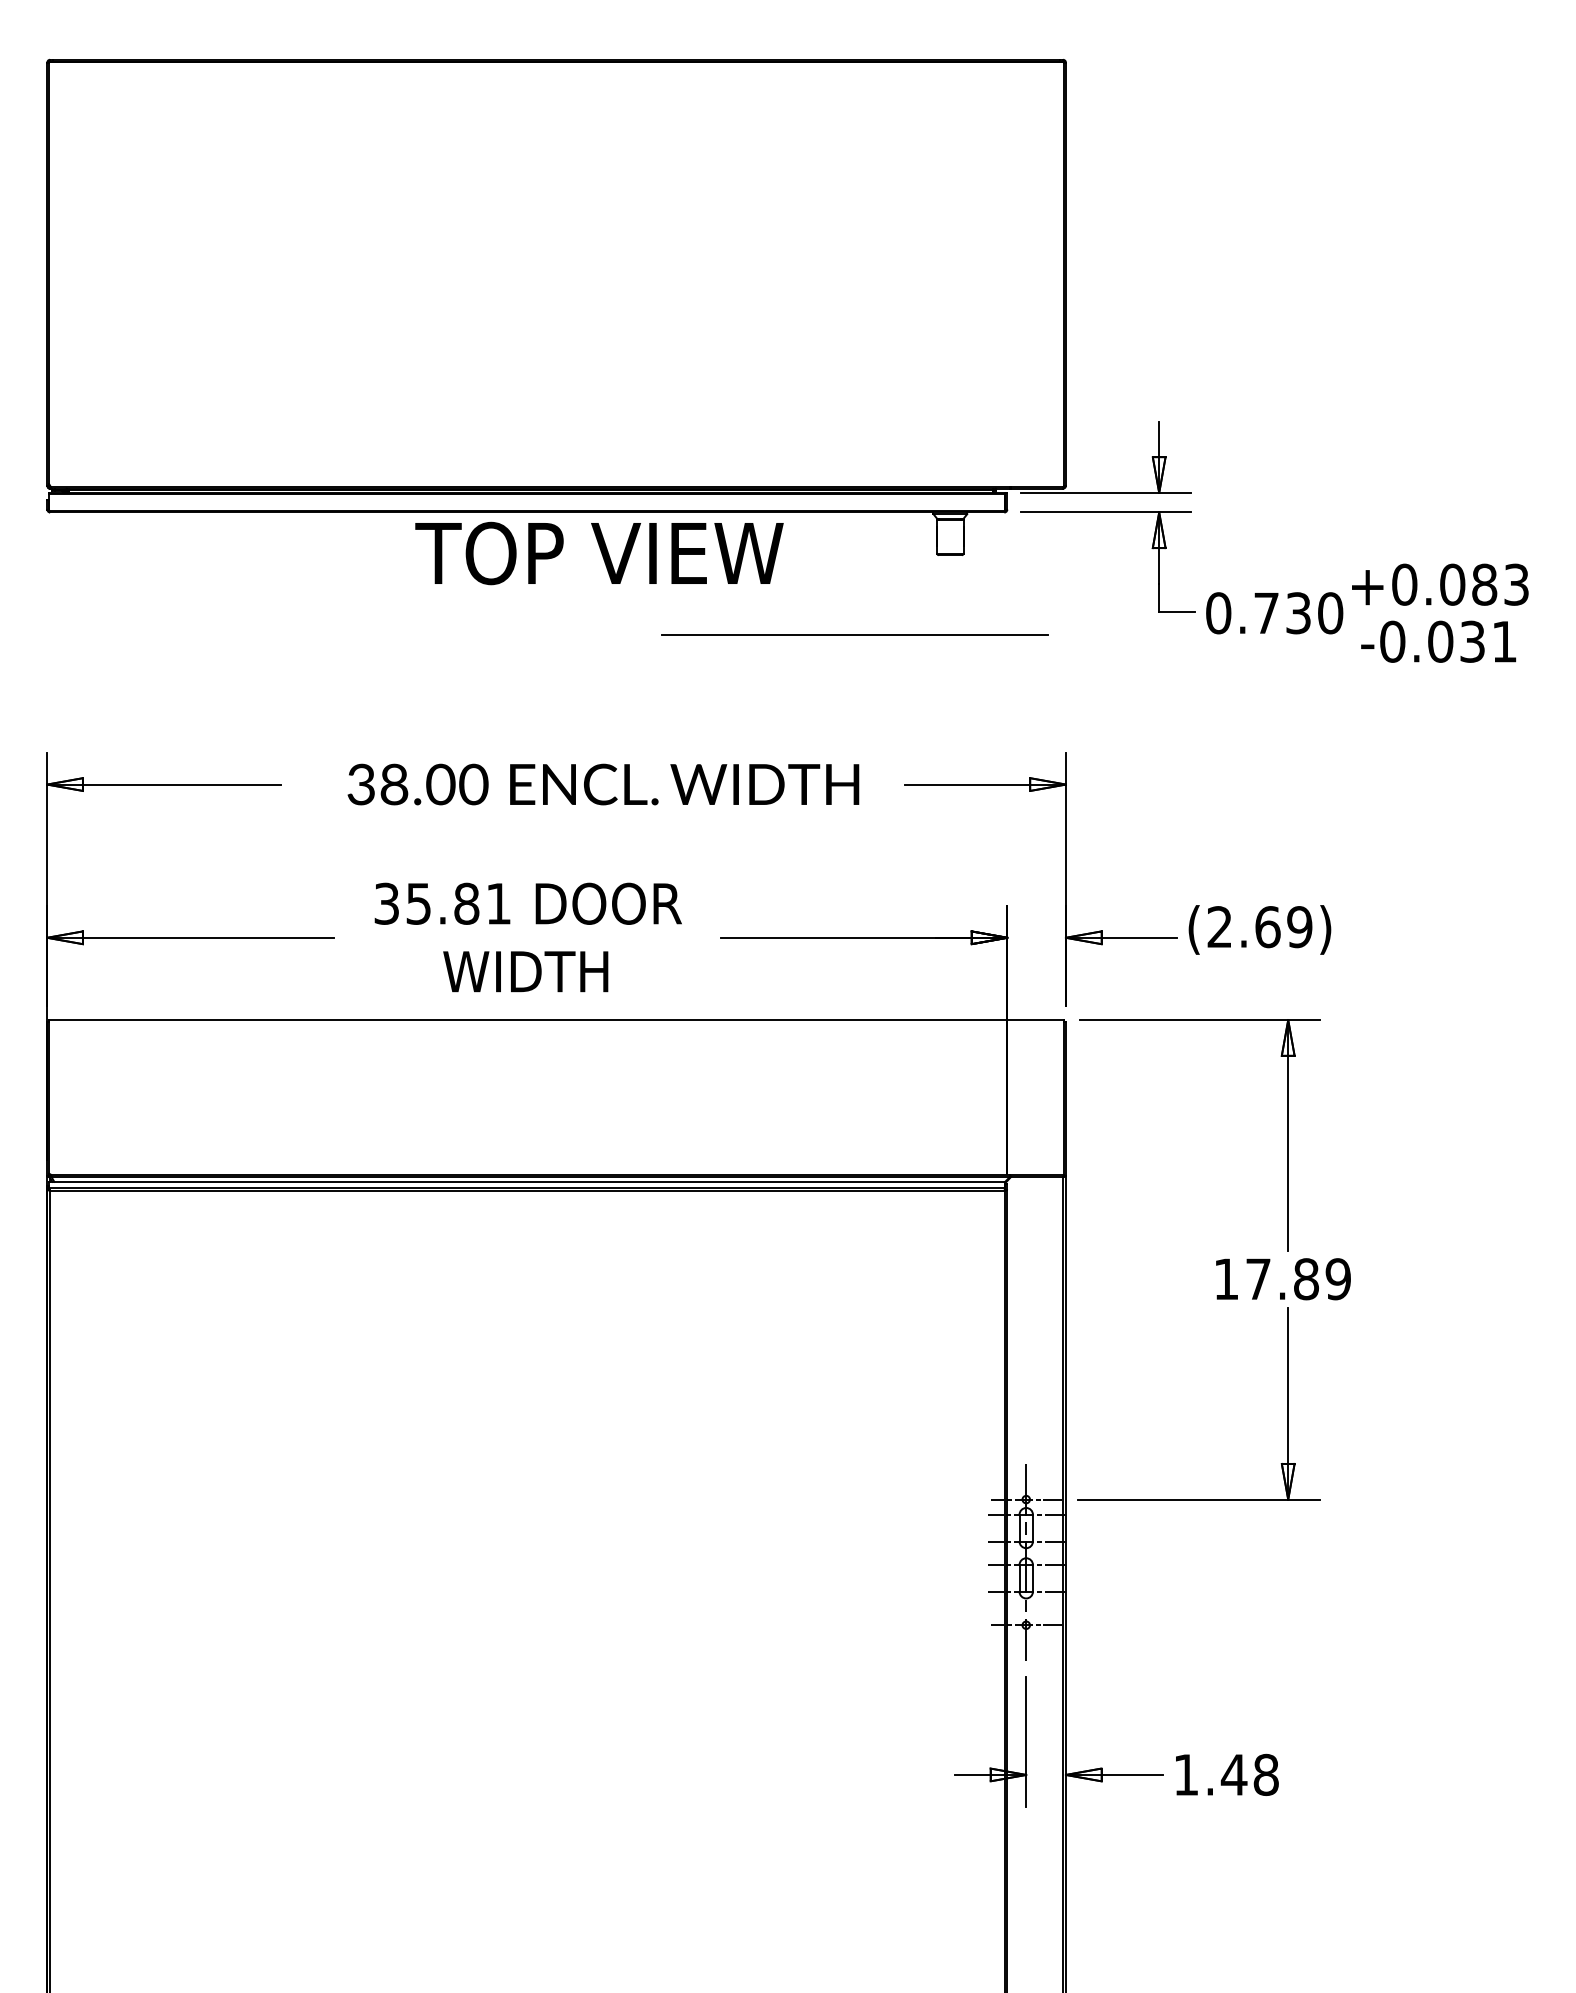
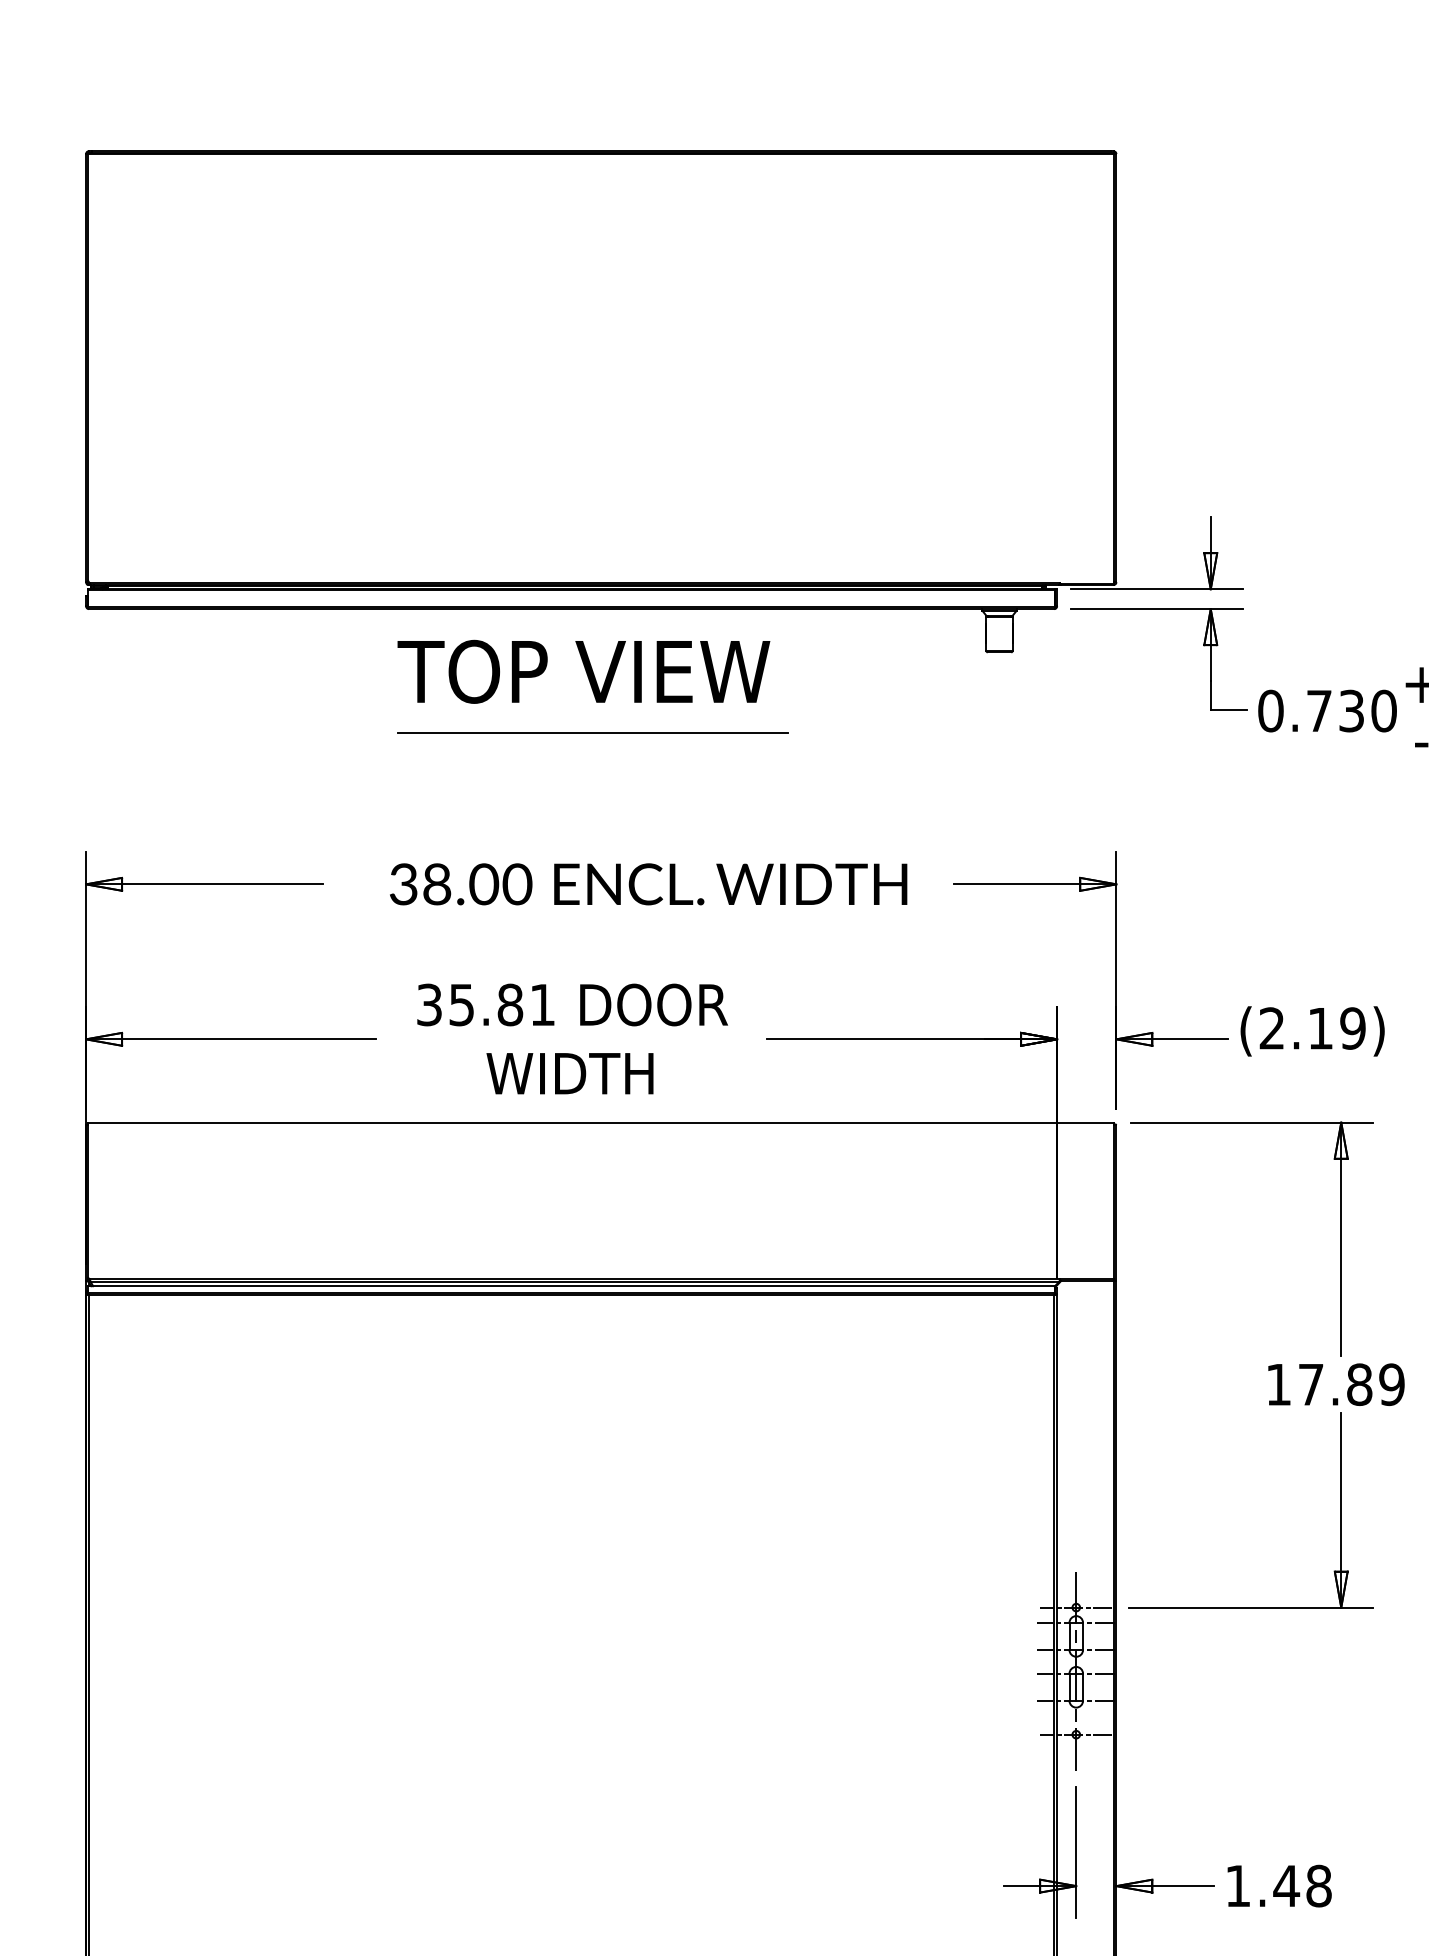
text: (599, 553) -> (583, 671), moved
line: (854, 634) -> (592, 732), moved
text: (1267, 927) -> (1320, 1028), (2.69) -> (2.19)

